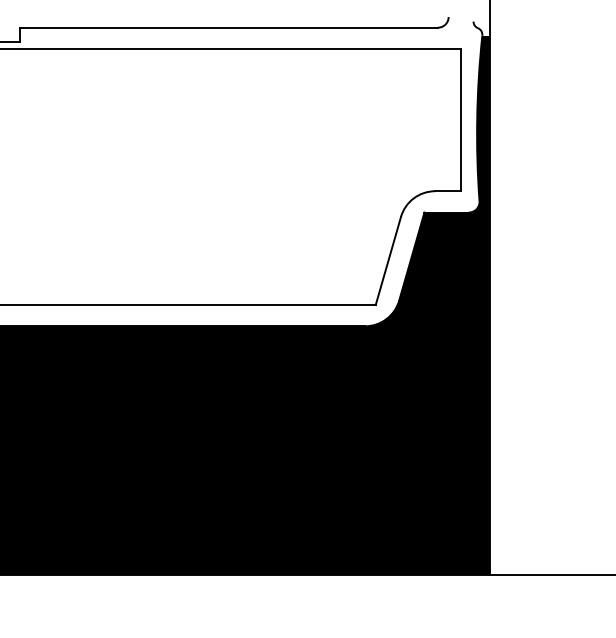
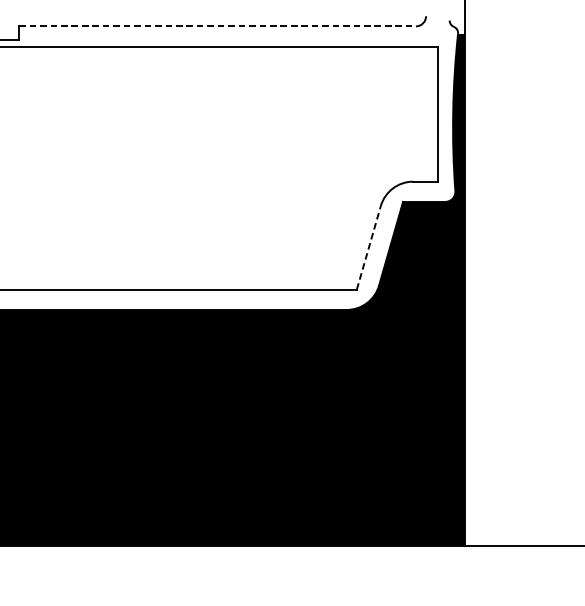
line: (229, 27) -> (217, 26), solid -> dashed
line: (388, 260) -> (368, 247), solid -> dashed

